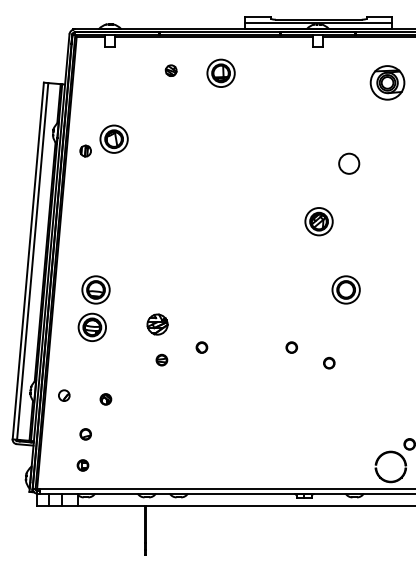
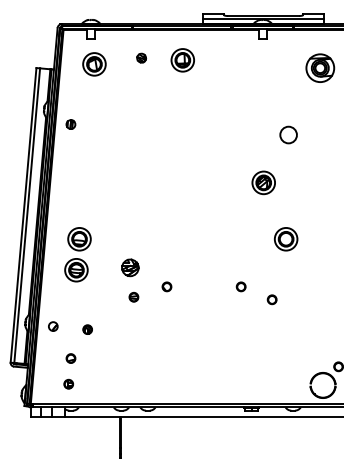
part: (113, 138) -> (93, 63), moved

